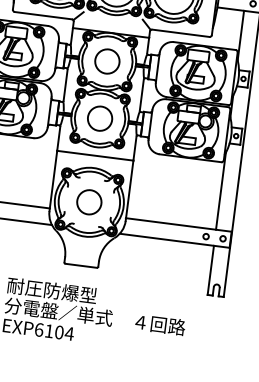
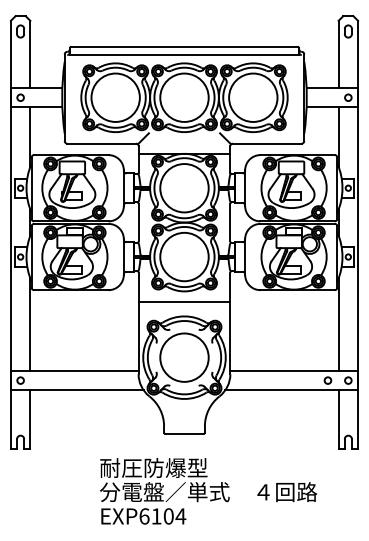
circle: (107, 61) -> (184, 188), size x1.67
circle: (100, 118) -> (184, 256), size x1.67
circle: (89, 202) -> (184, 357), size x1.67

